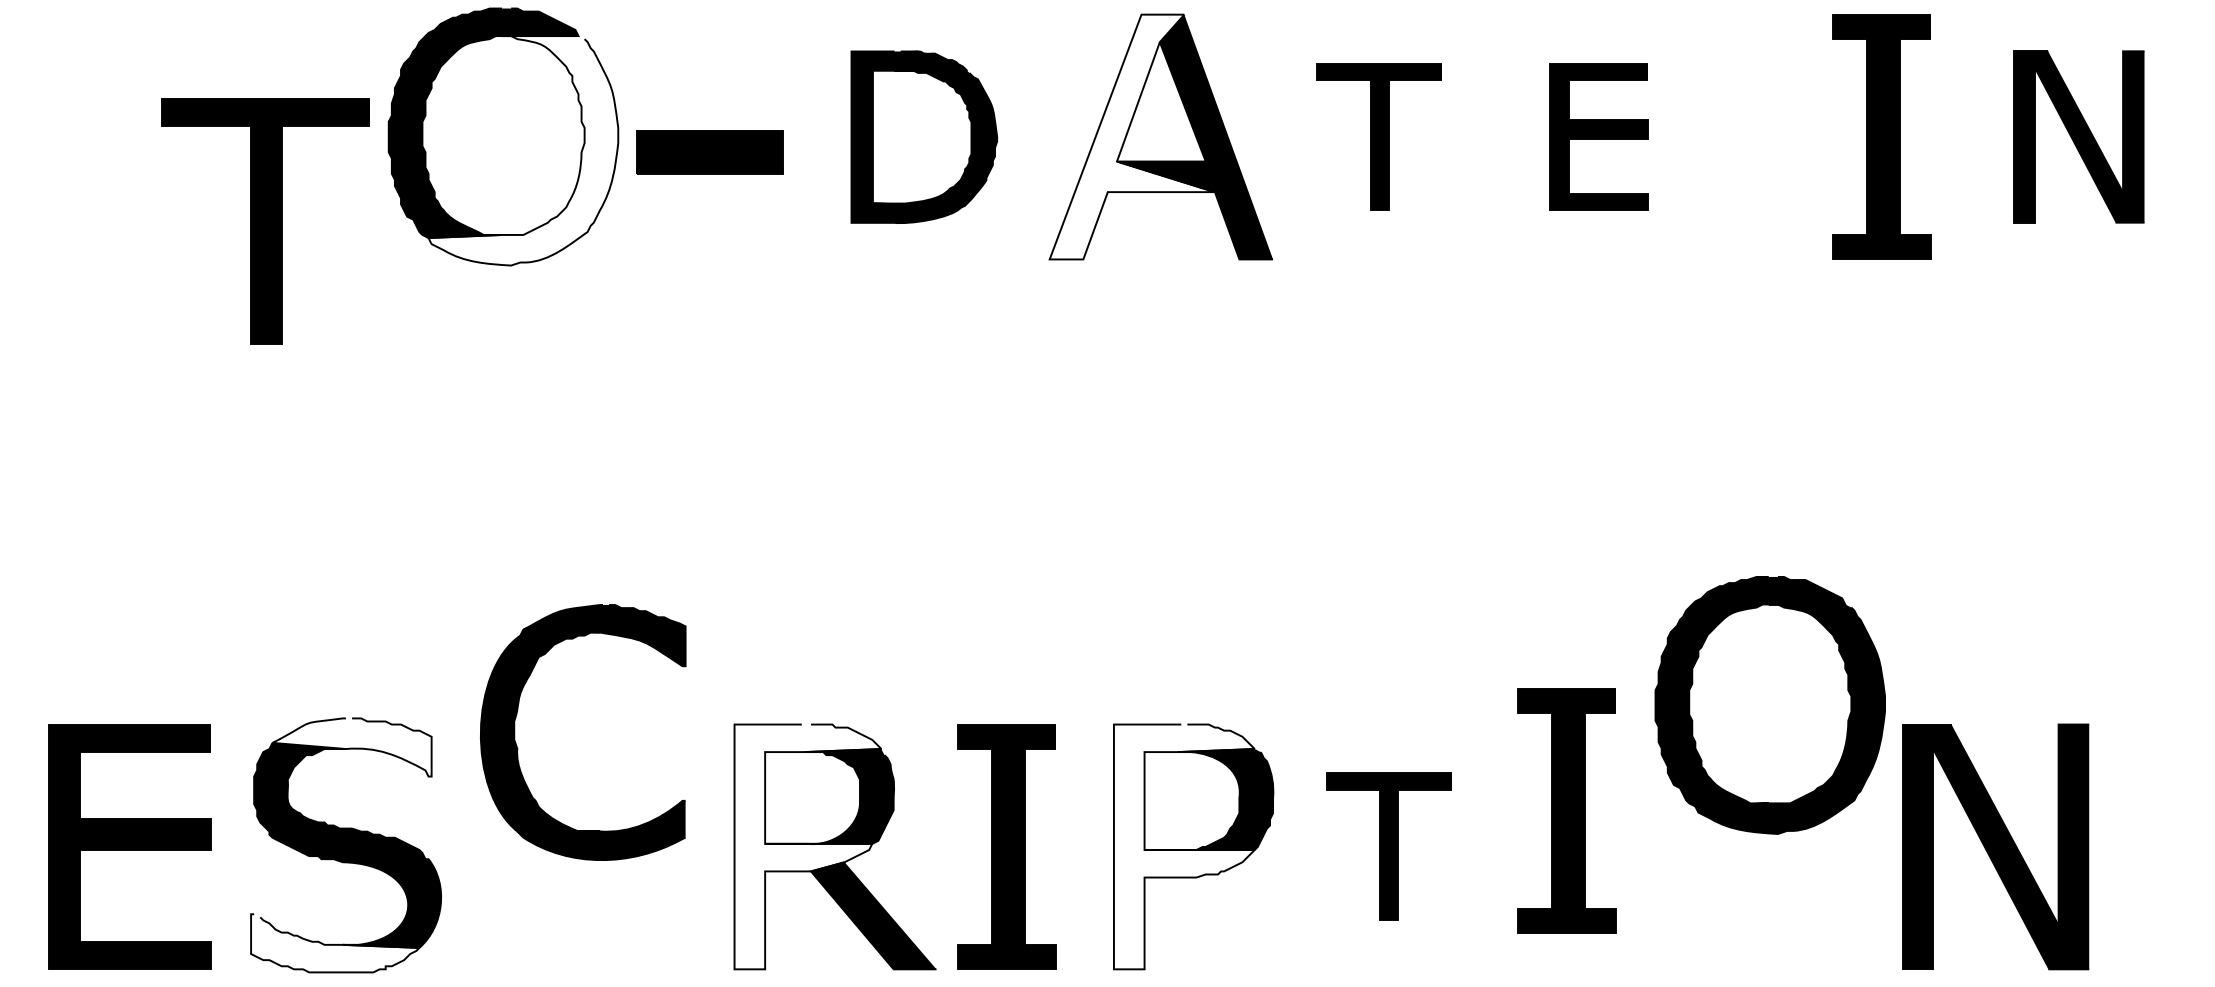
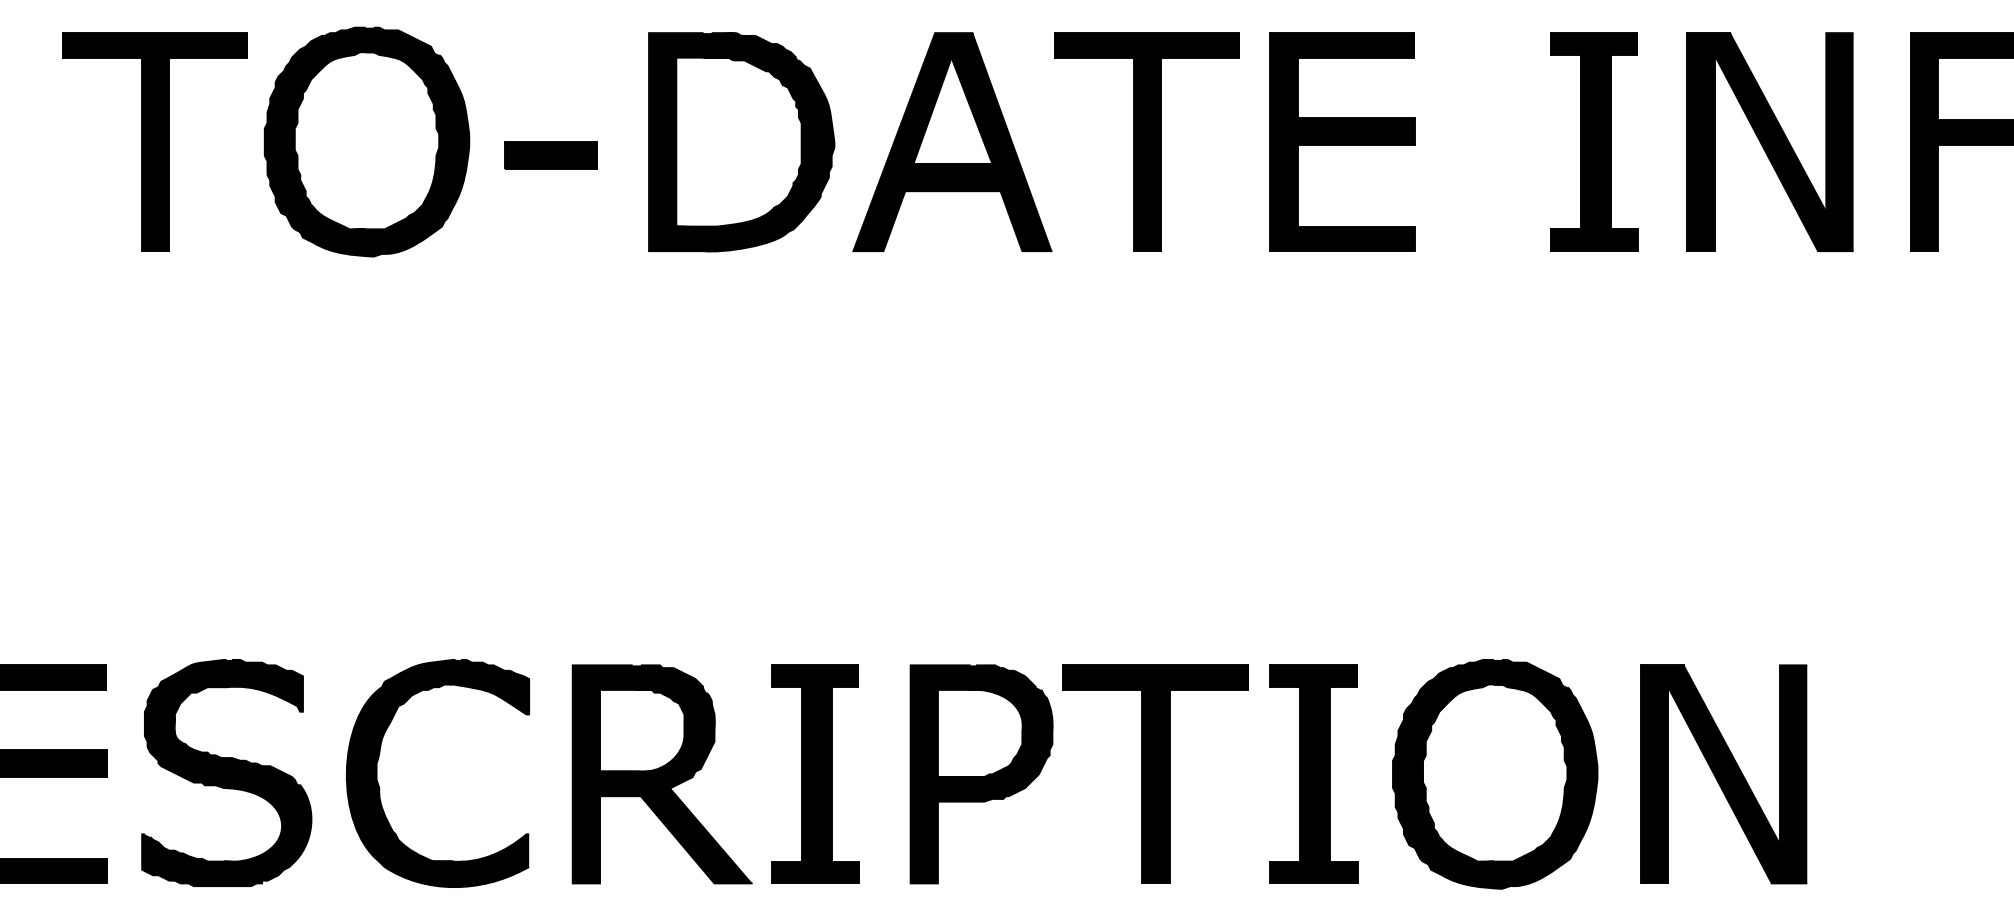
part: (1378, 136) -> (1146, 141), size x1.67
part: (1598, 136) -> (1342, 141), size x1.67
part: (2078, 136) -> (1769, 141), size x1.43
part: (924, 137) -> (741, 142), size x1.43
fill: (1131, 137) -> (926, 142), added
fill: (523, 150) -> (384, 154), added
part: (709, 152) -> (550, 155), size x0.71
part: (264, 220) -> (154, 141), moved
part: (1770, 705) -> (1495, 774), moved
fill: (351, 747) -> (231, 685), added
part: (518, 749) -> (380, 788), moved
part: (1566, 810) -> (1313, 773), moved
part: (1388, 845) -> (1155, 773), size x1.67
fill: (807, 847) -> (637, 774), added
fill: (1184, 847) -> (973, 774), added
part: (1995, 847) -> (1723, 774), moved
fill: (335, 943) -> (217, 860), added

